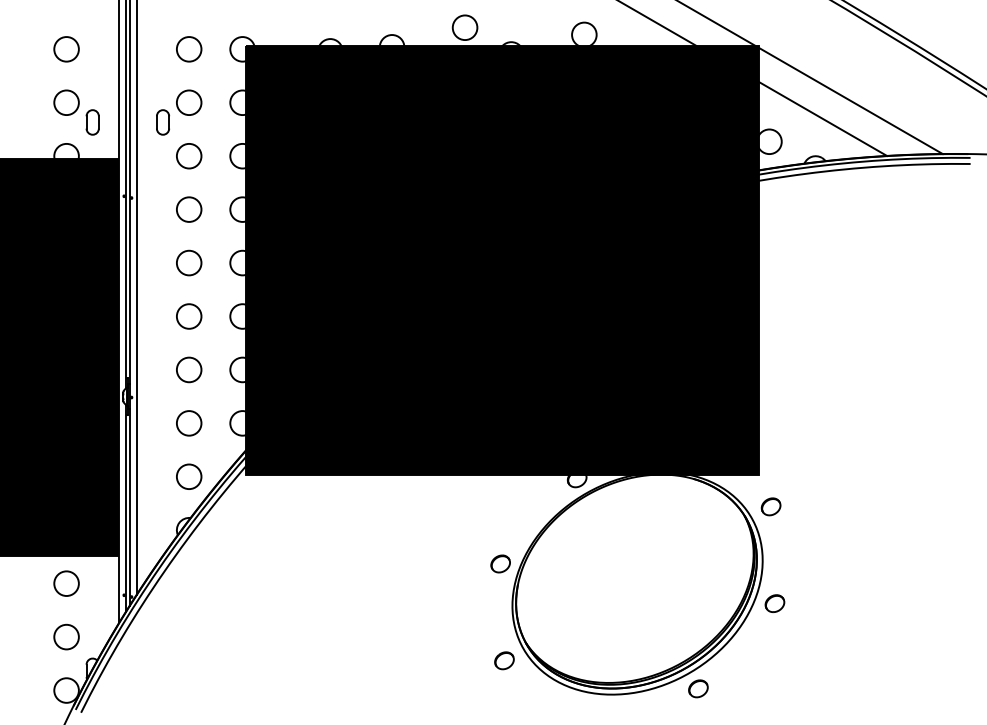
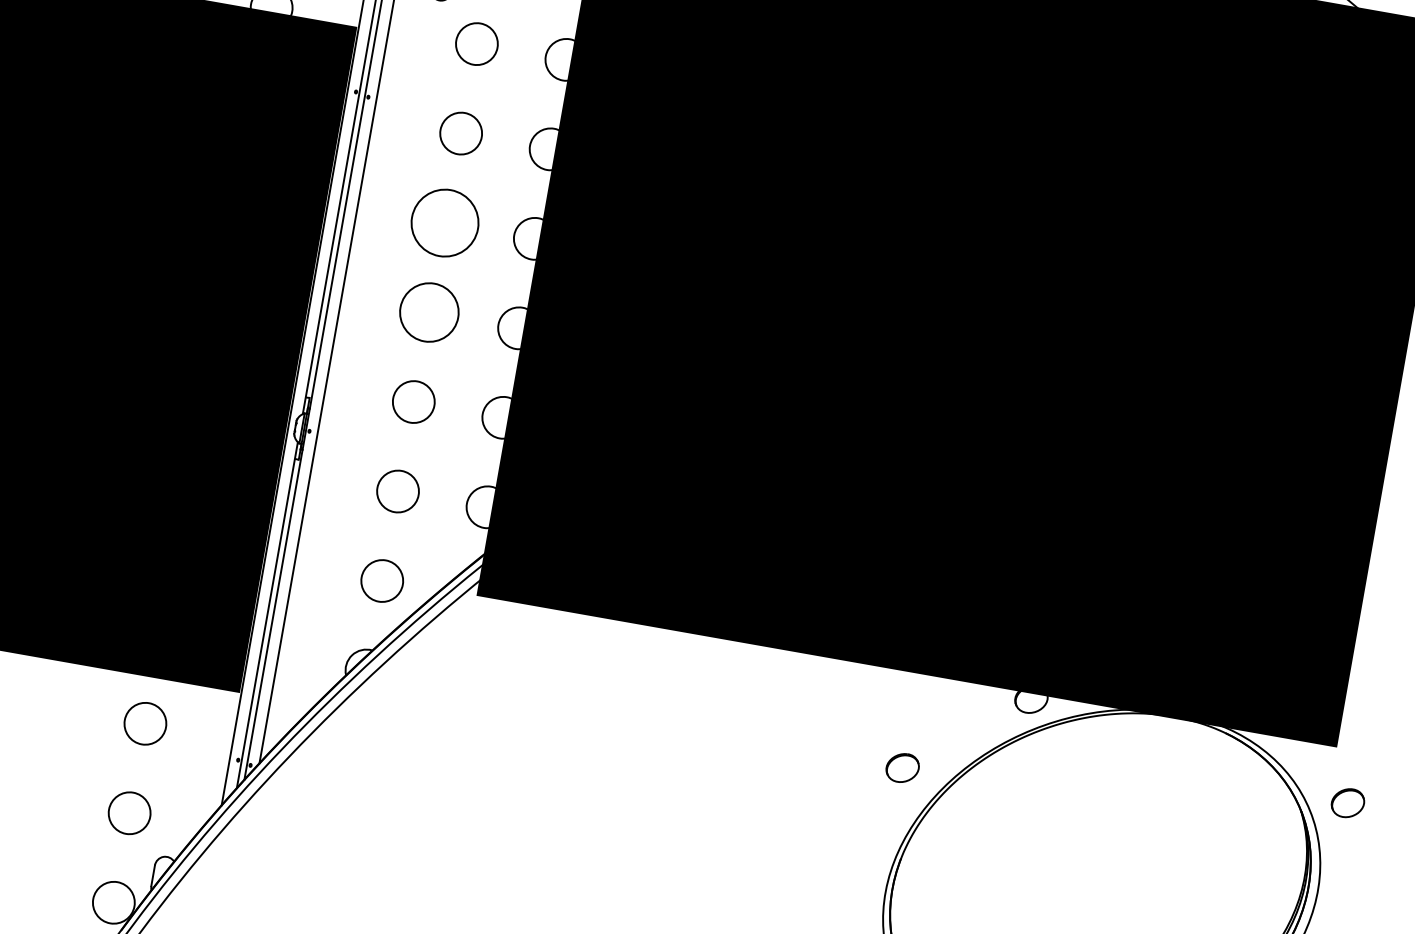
circle: (189, 262) -> (446, 222), size x1.6
circle: (189, 316) -> (430, 312), size x1.4
part: (500, 563) -> (902, 767), moved

